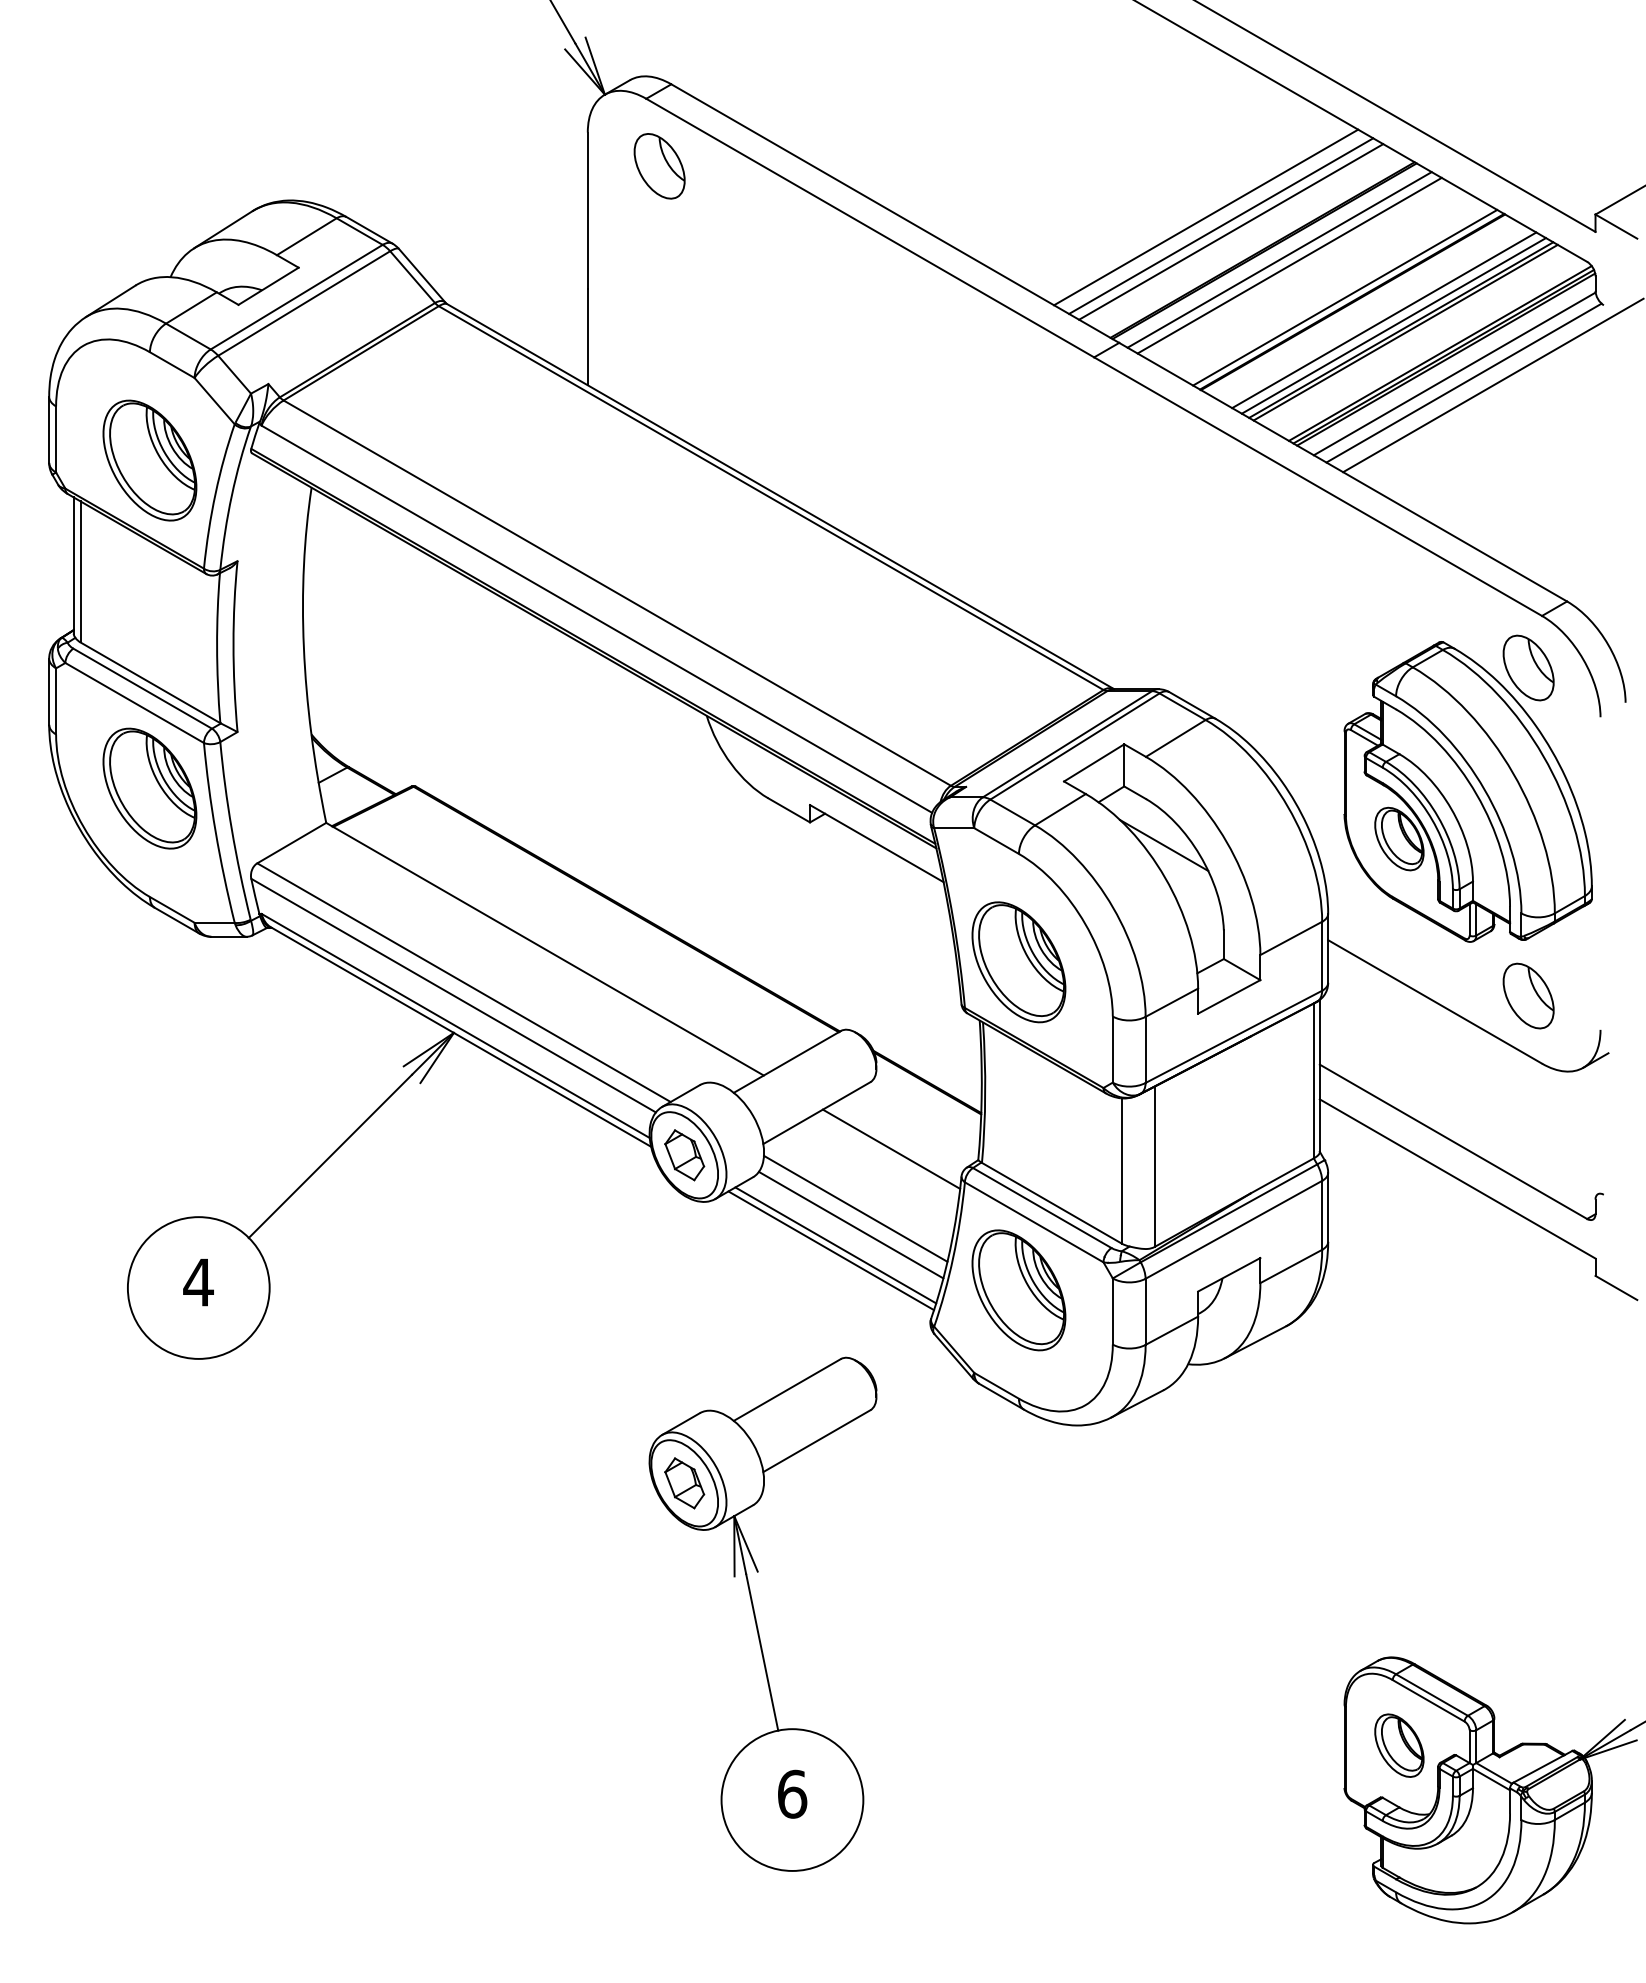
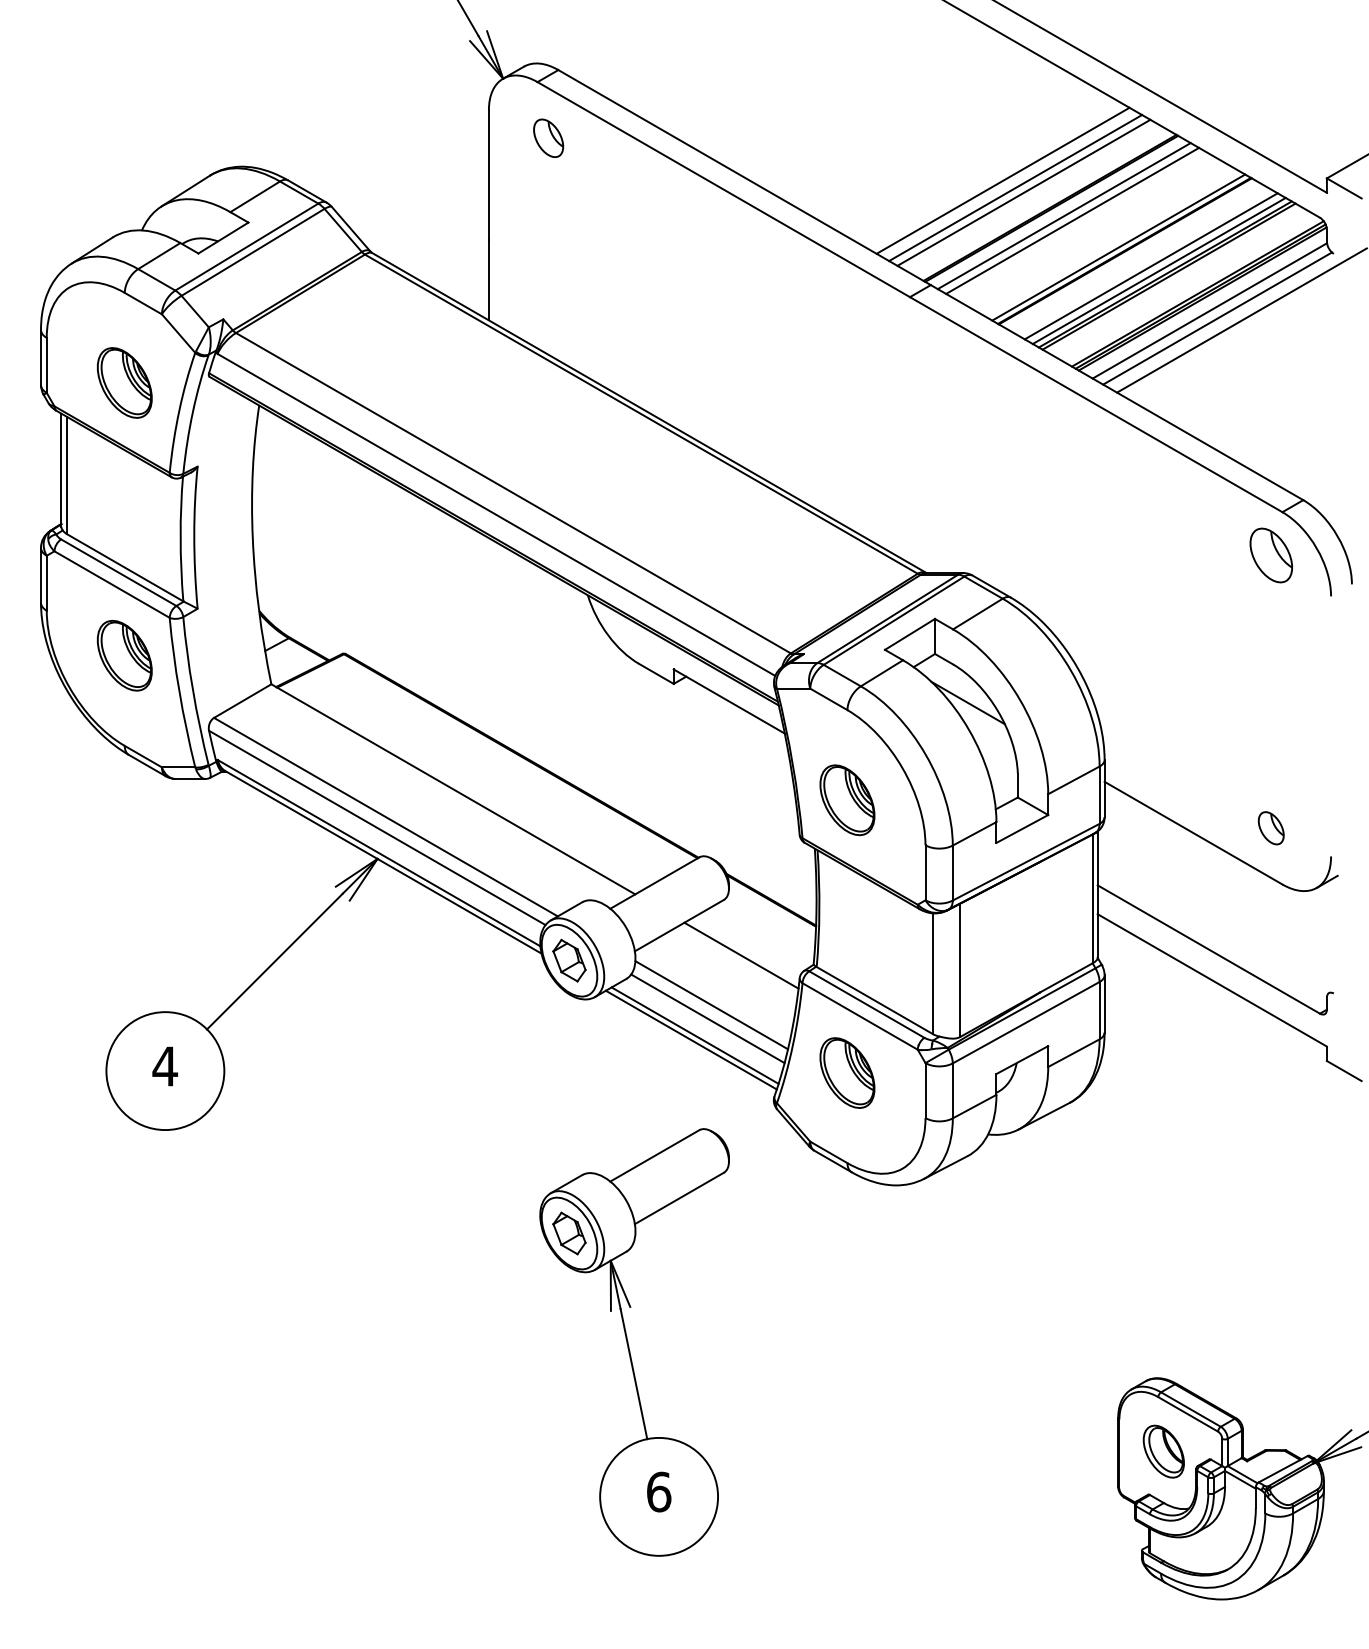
part: (659, 166) -> (548, 138), size x0.7
part: (149, 460) -> (124, 382), size x0.7
part: (149, 788) -> (124, 655), size x0.7
part: (1467, 791) -> (1220, 658), removed
part: (1018, 962) -> (847, 800), size x0.7
part: (1528, 995) -> (1271, 827), size x0.6
part: (1018, 1290) -> (847, 1073), size x0.7

